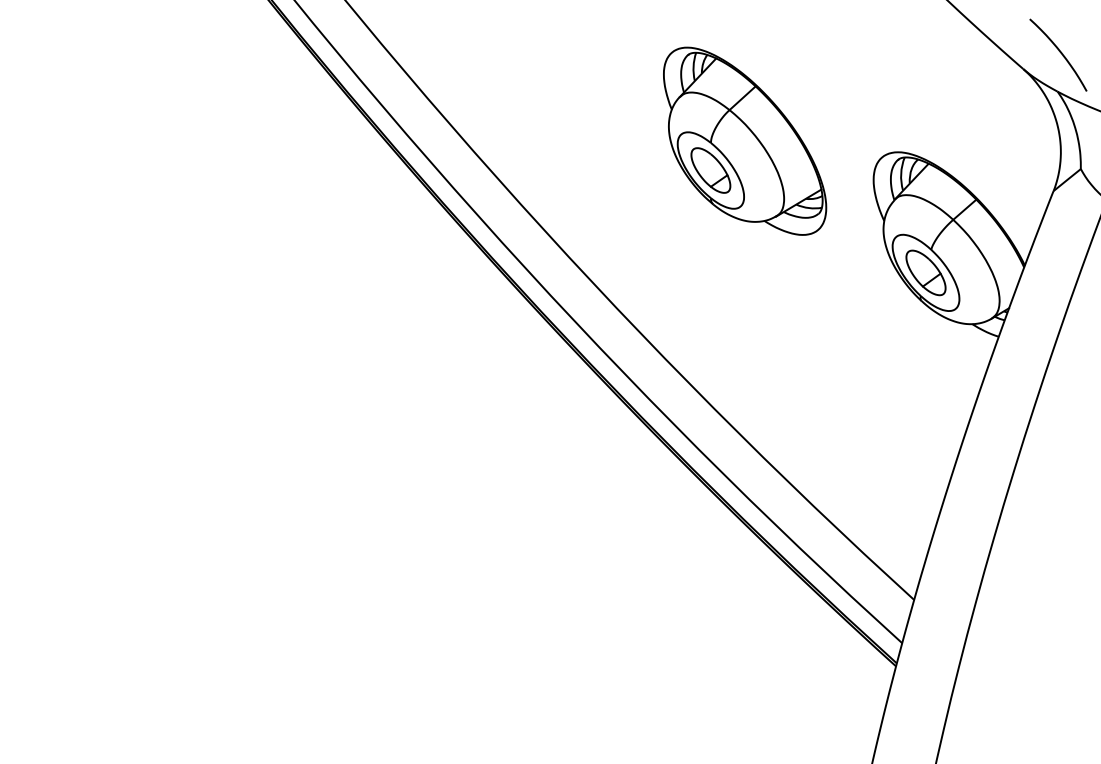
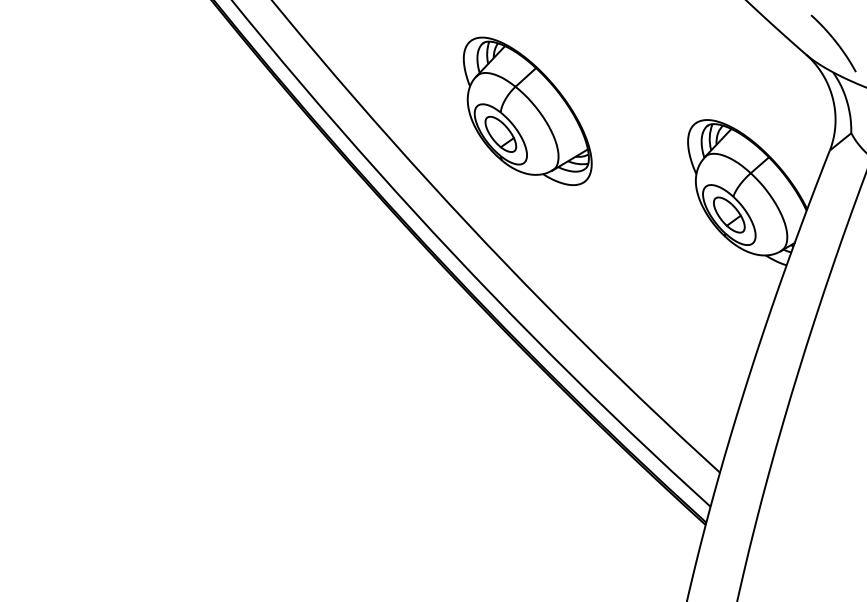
part: (744, 140) -> (527, 110), moved

